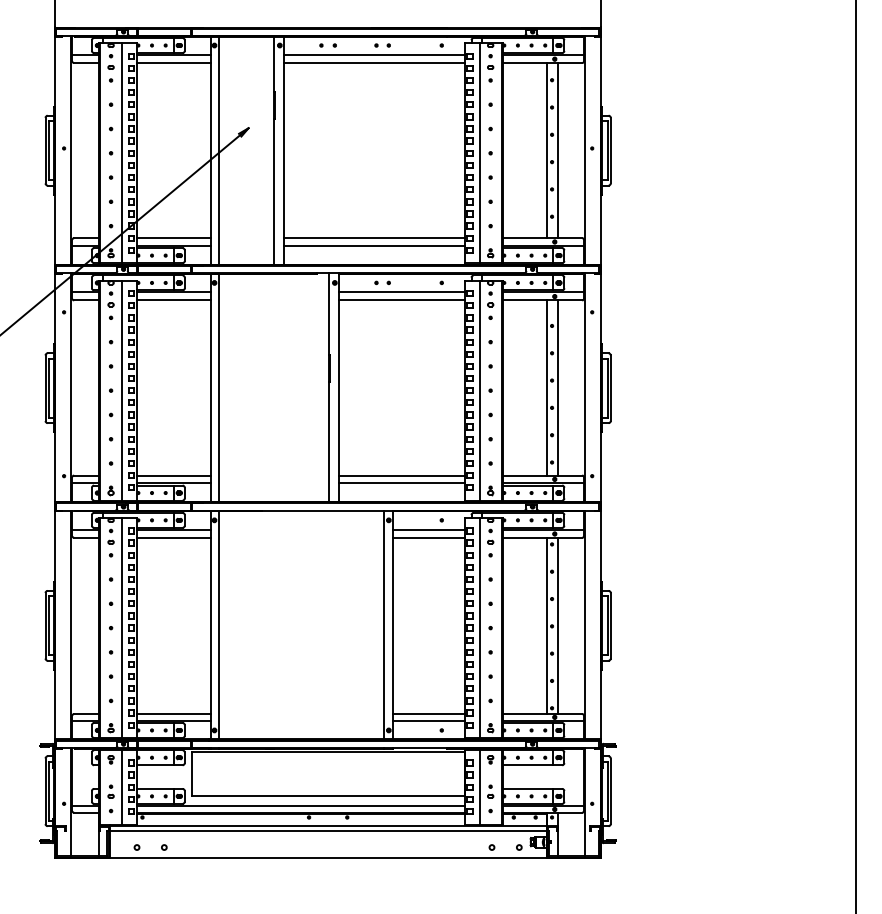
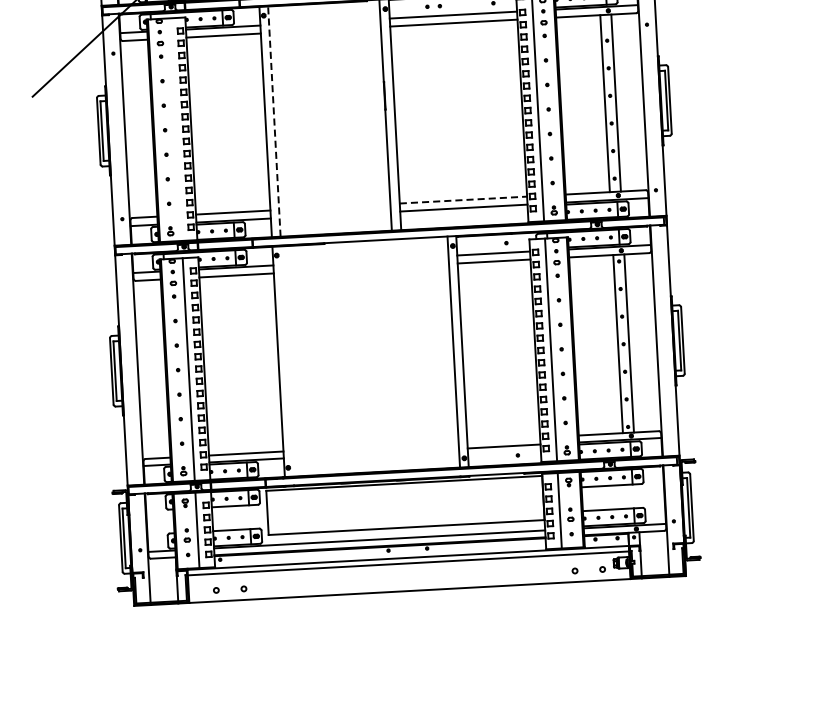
line: (219, 388) -> (274, 122), solid -> dashed
line: (121, 390) -> (175, 129), removed
line: (401, 475) -> (463, 200), solid -> dashed
line: (219, 625) -> (287, 361), removed
line: (428, 714) -> (503, 440), removed

